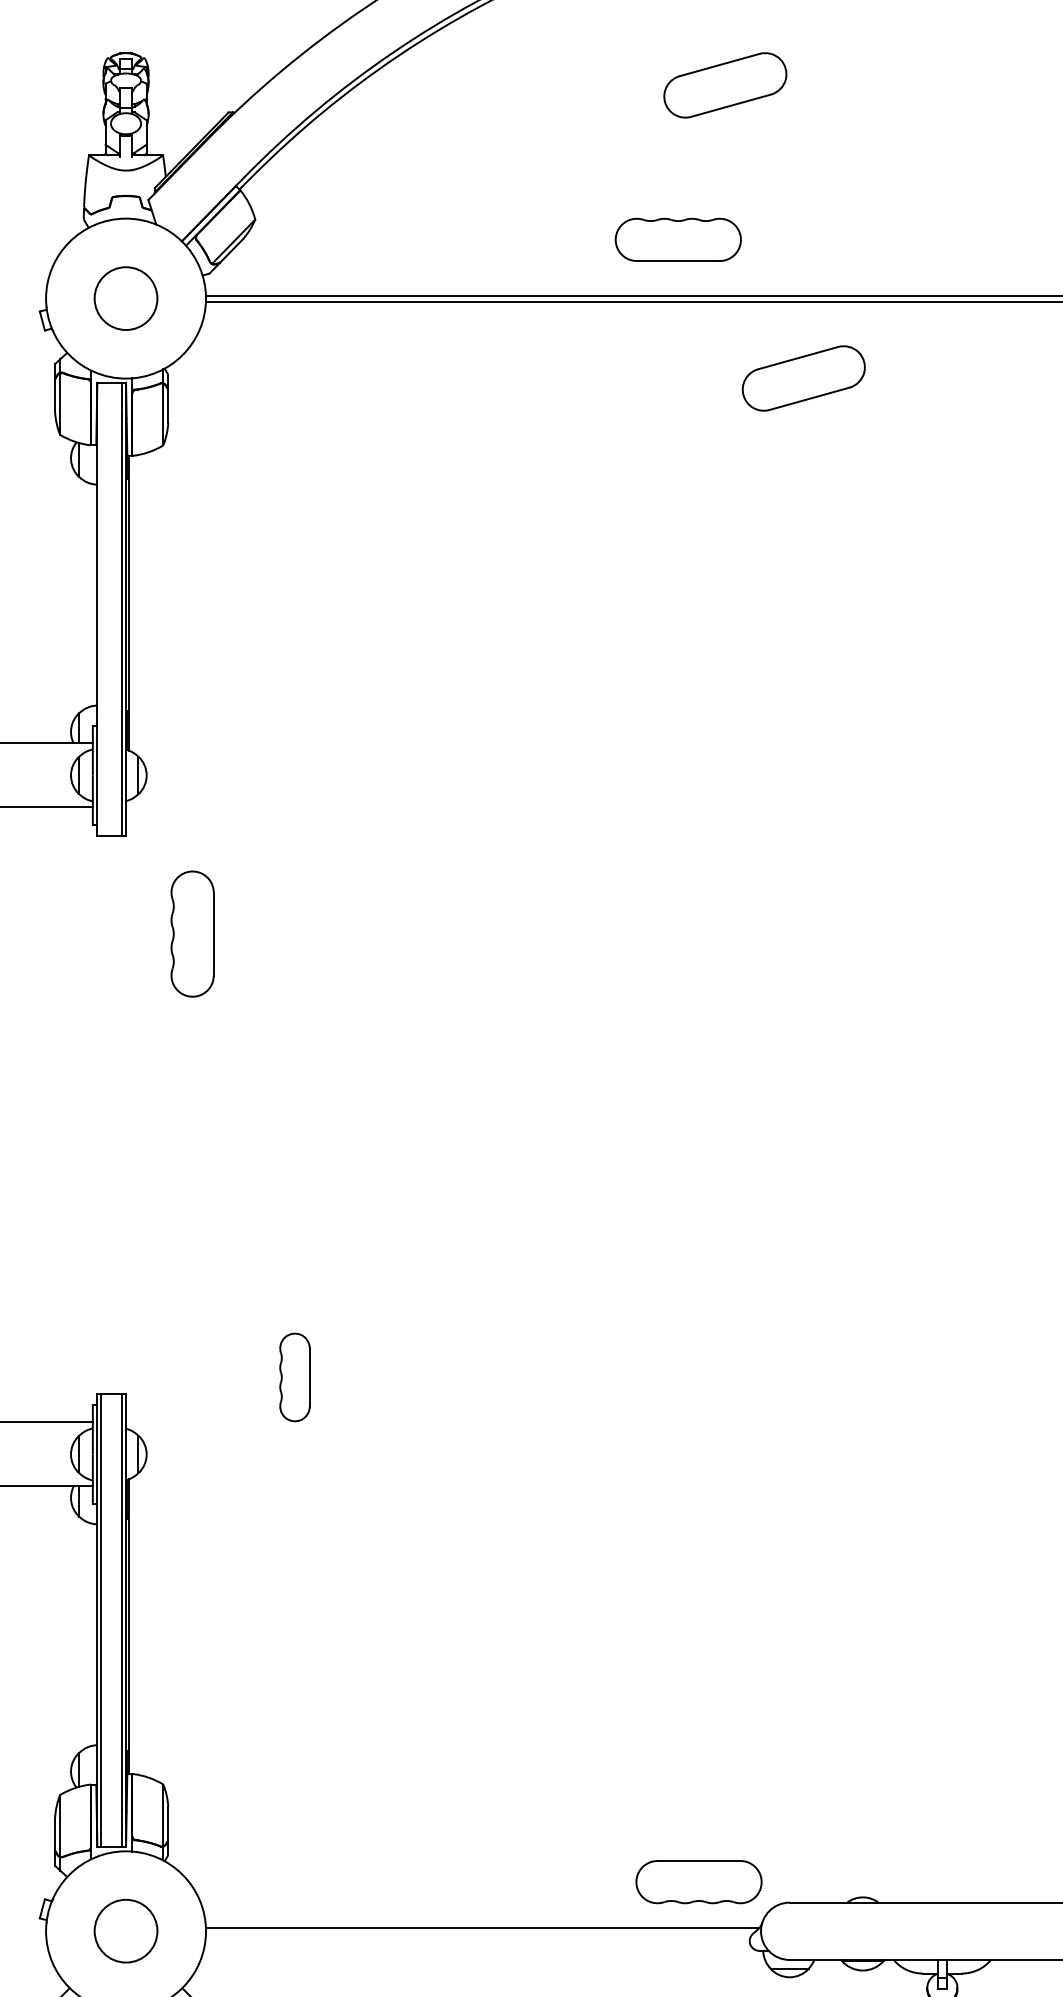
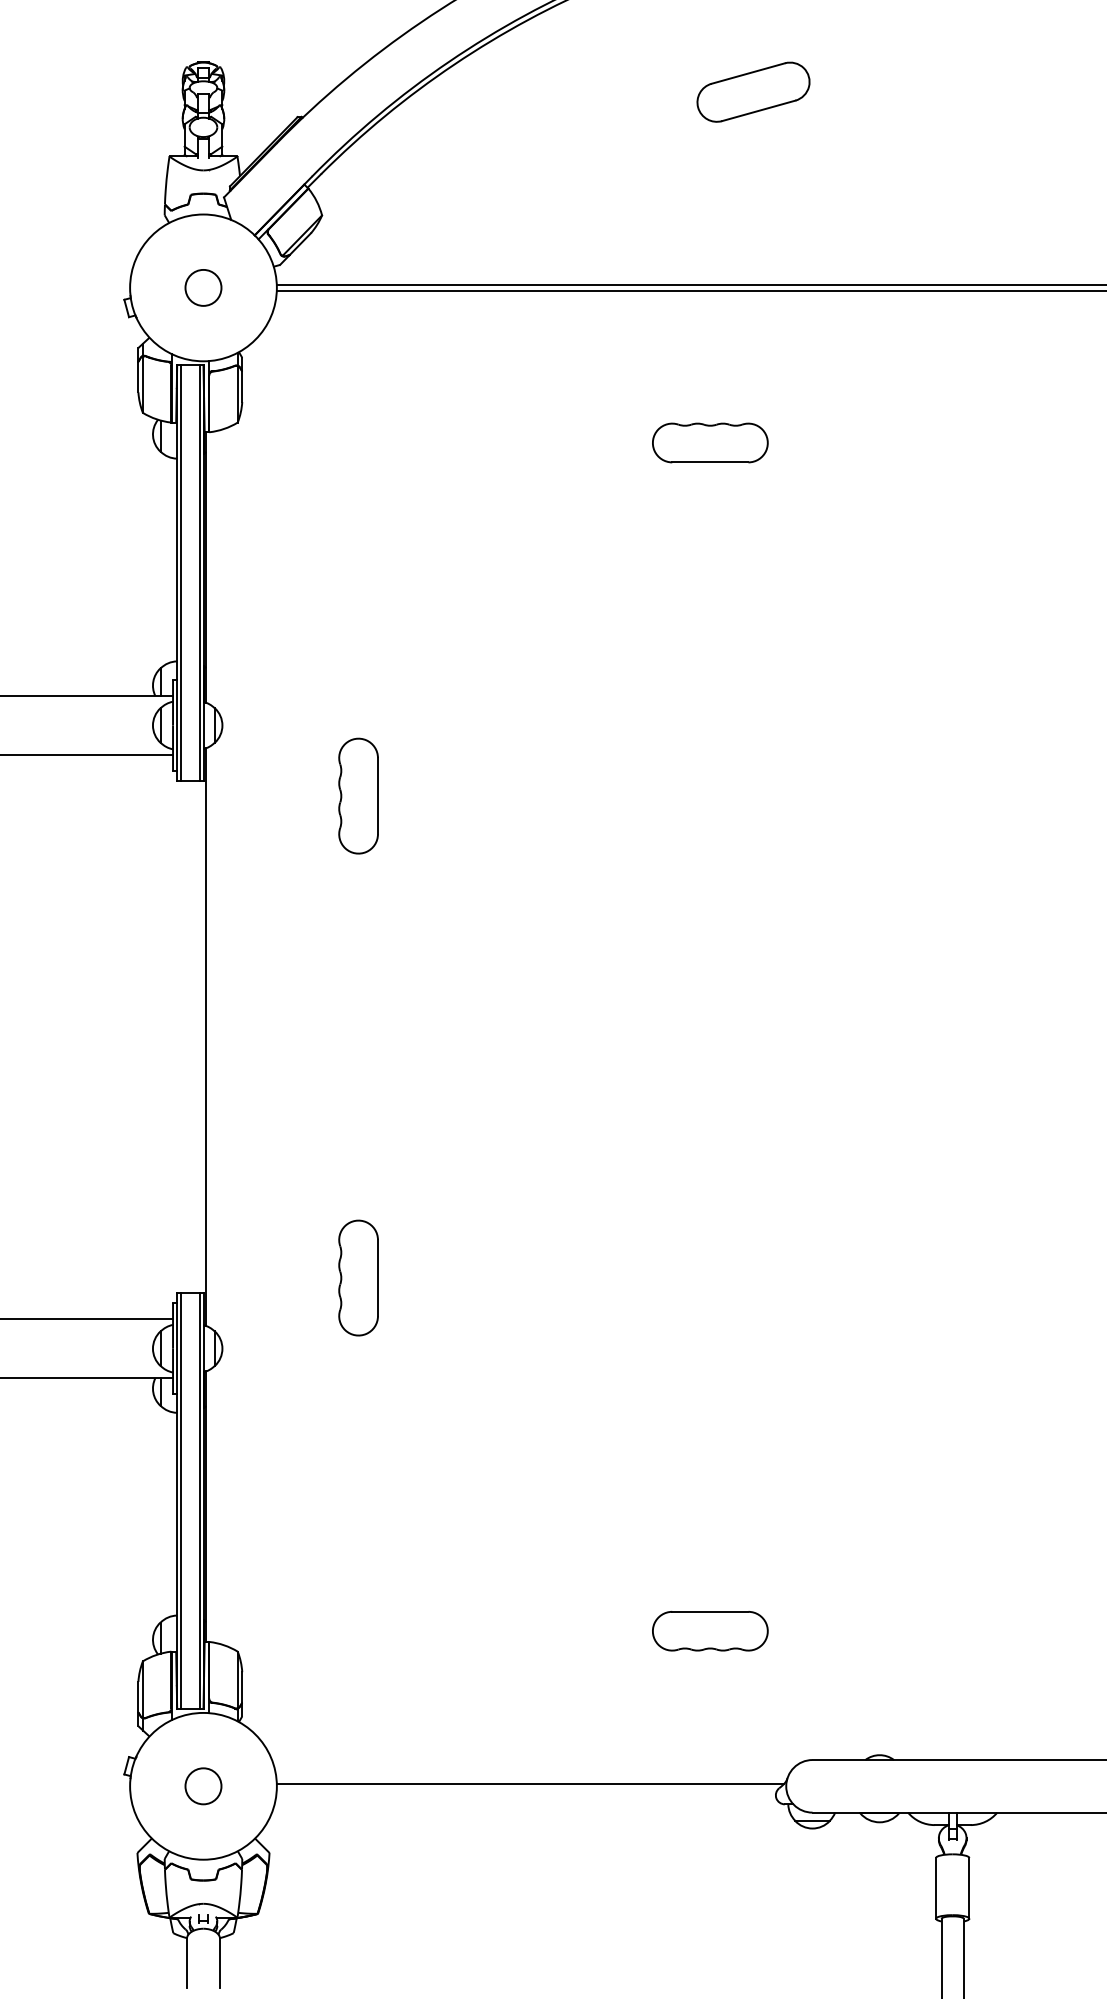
part: (678, 239) -> (710, 442), moved
circle: (126, 298) -> (203, 287), size x0.62
part: (803, 377) -> (825, 360), removed
line: (100, 608) -> (180, 572), added
part: (192, 933) -> (358, 795), moved
line: (129, 1114) -> (206, 1036), added
part: (294, 1376) -> (358, 1277), size x1.43
part: (699, 1882) -> (710, 1631), moved
circle: (126, 1931) -> (203, 1786), size x0.62

